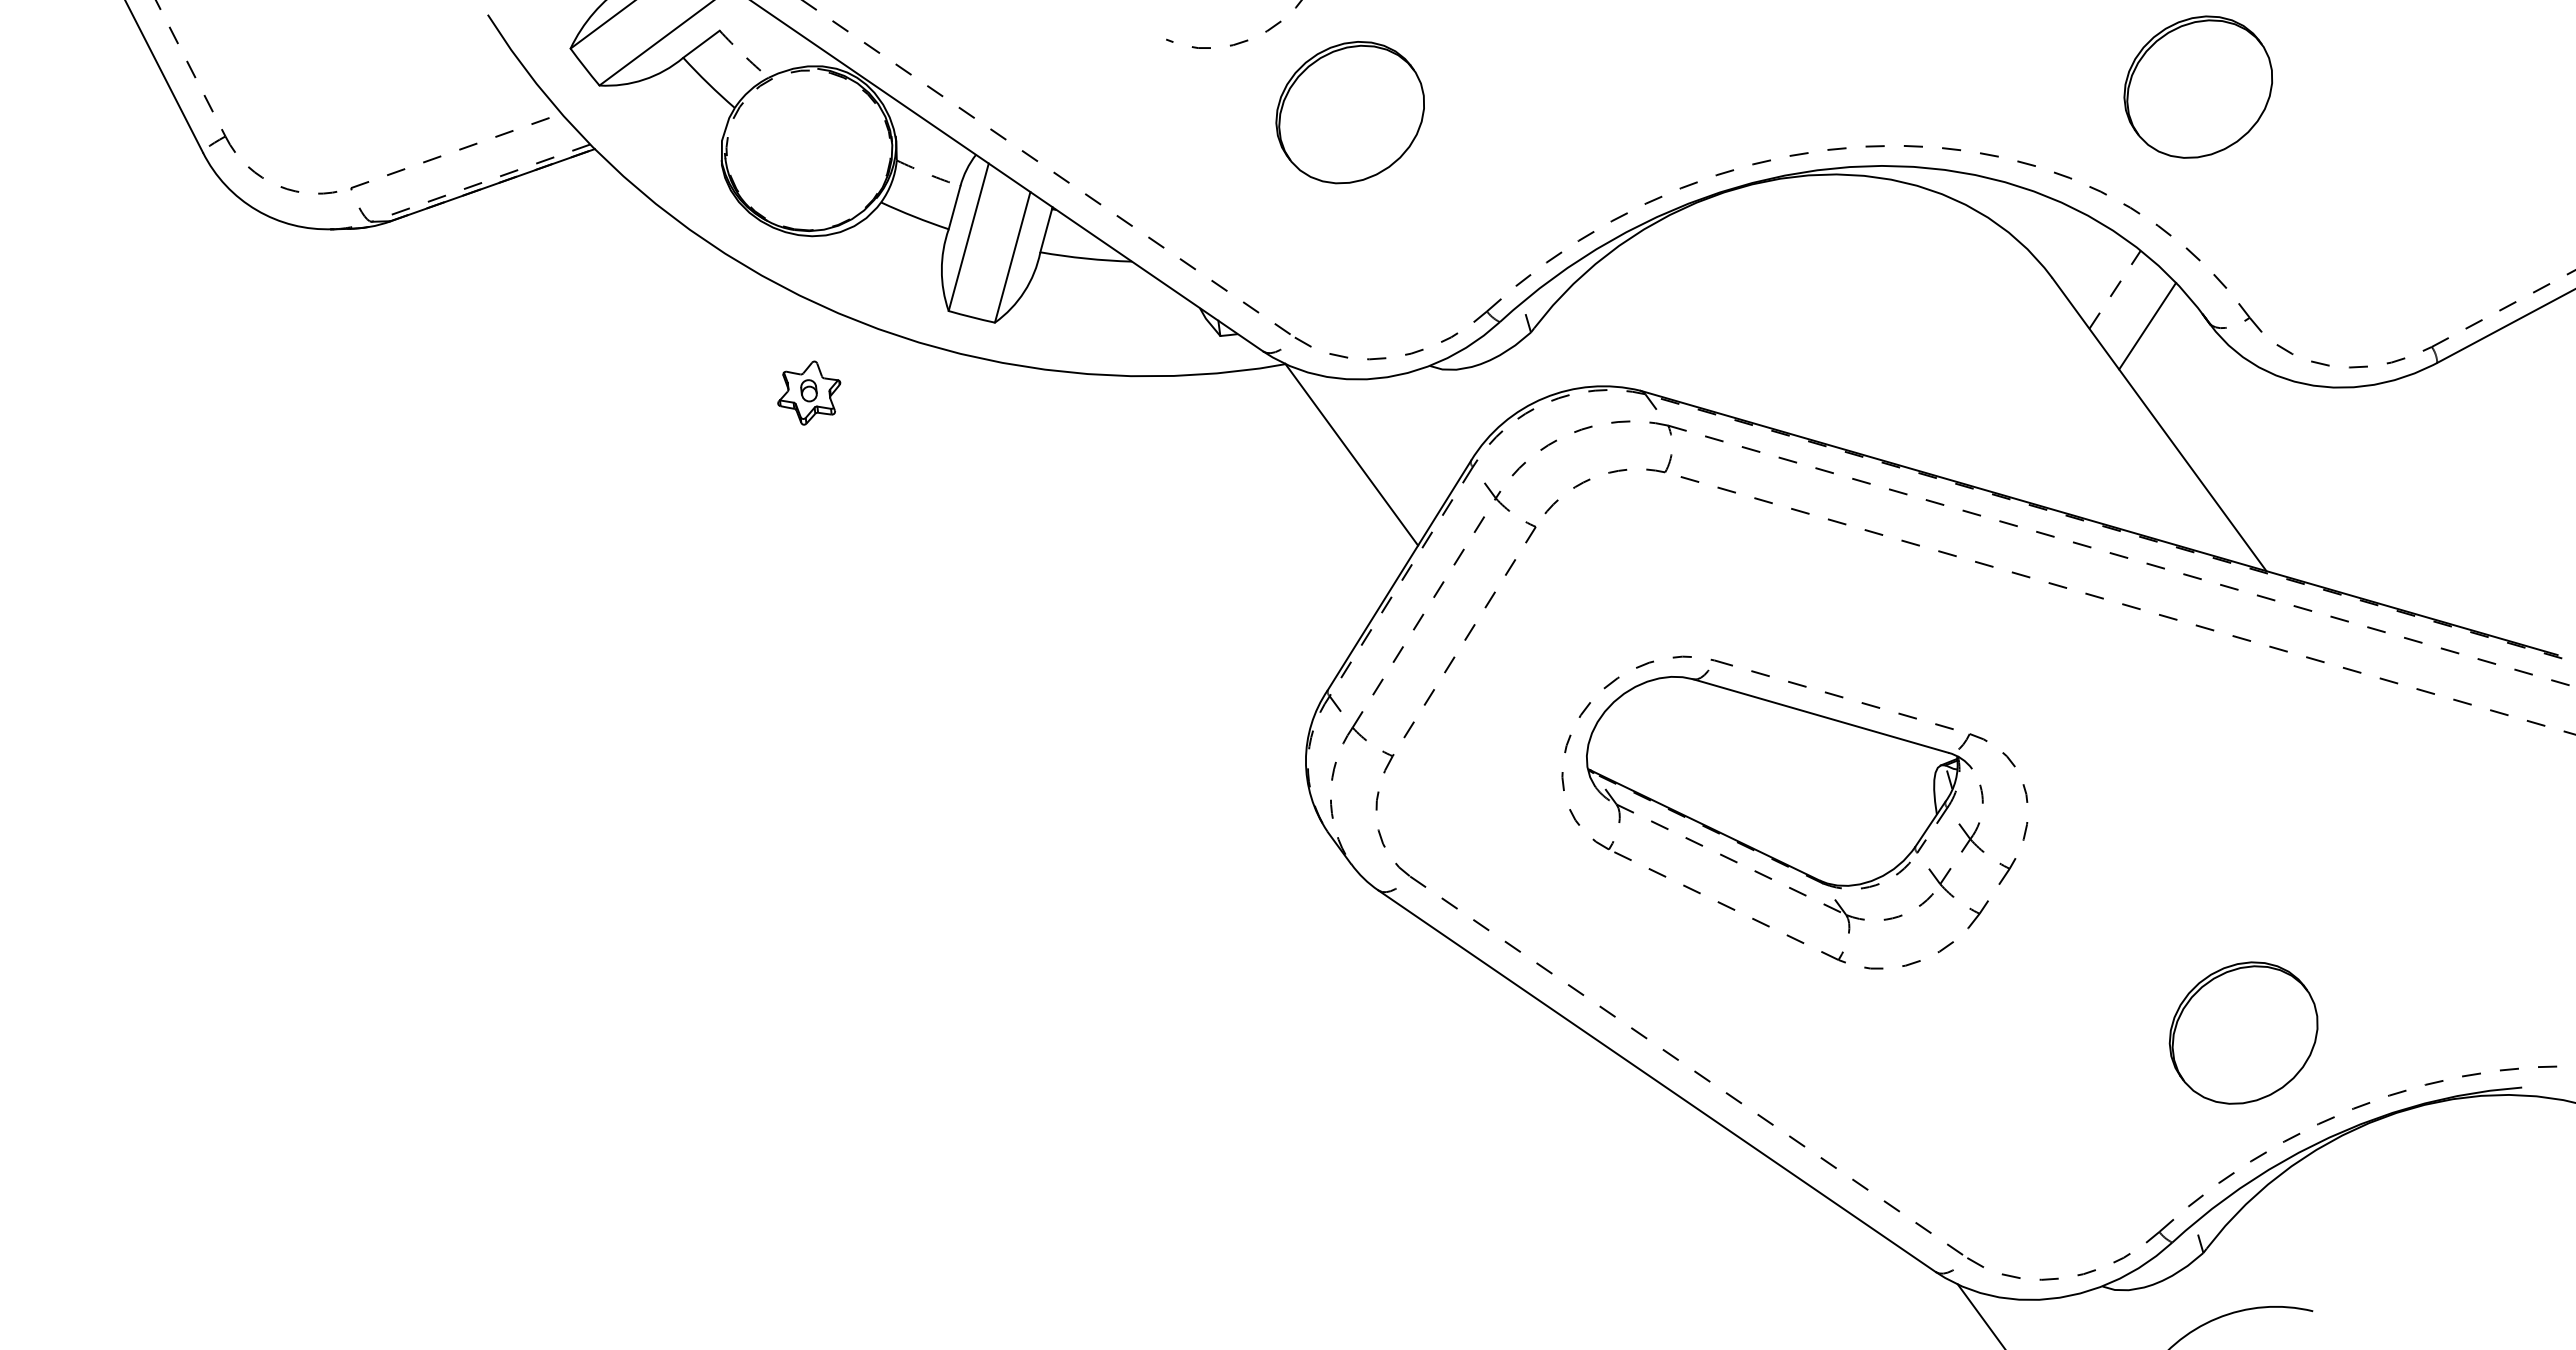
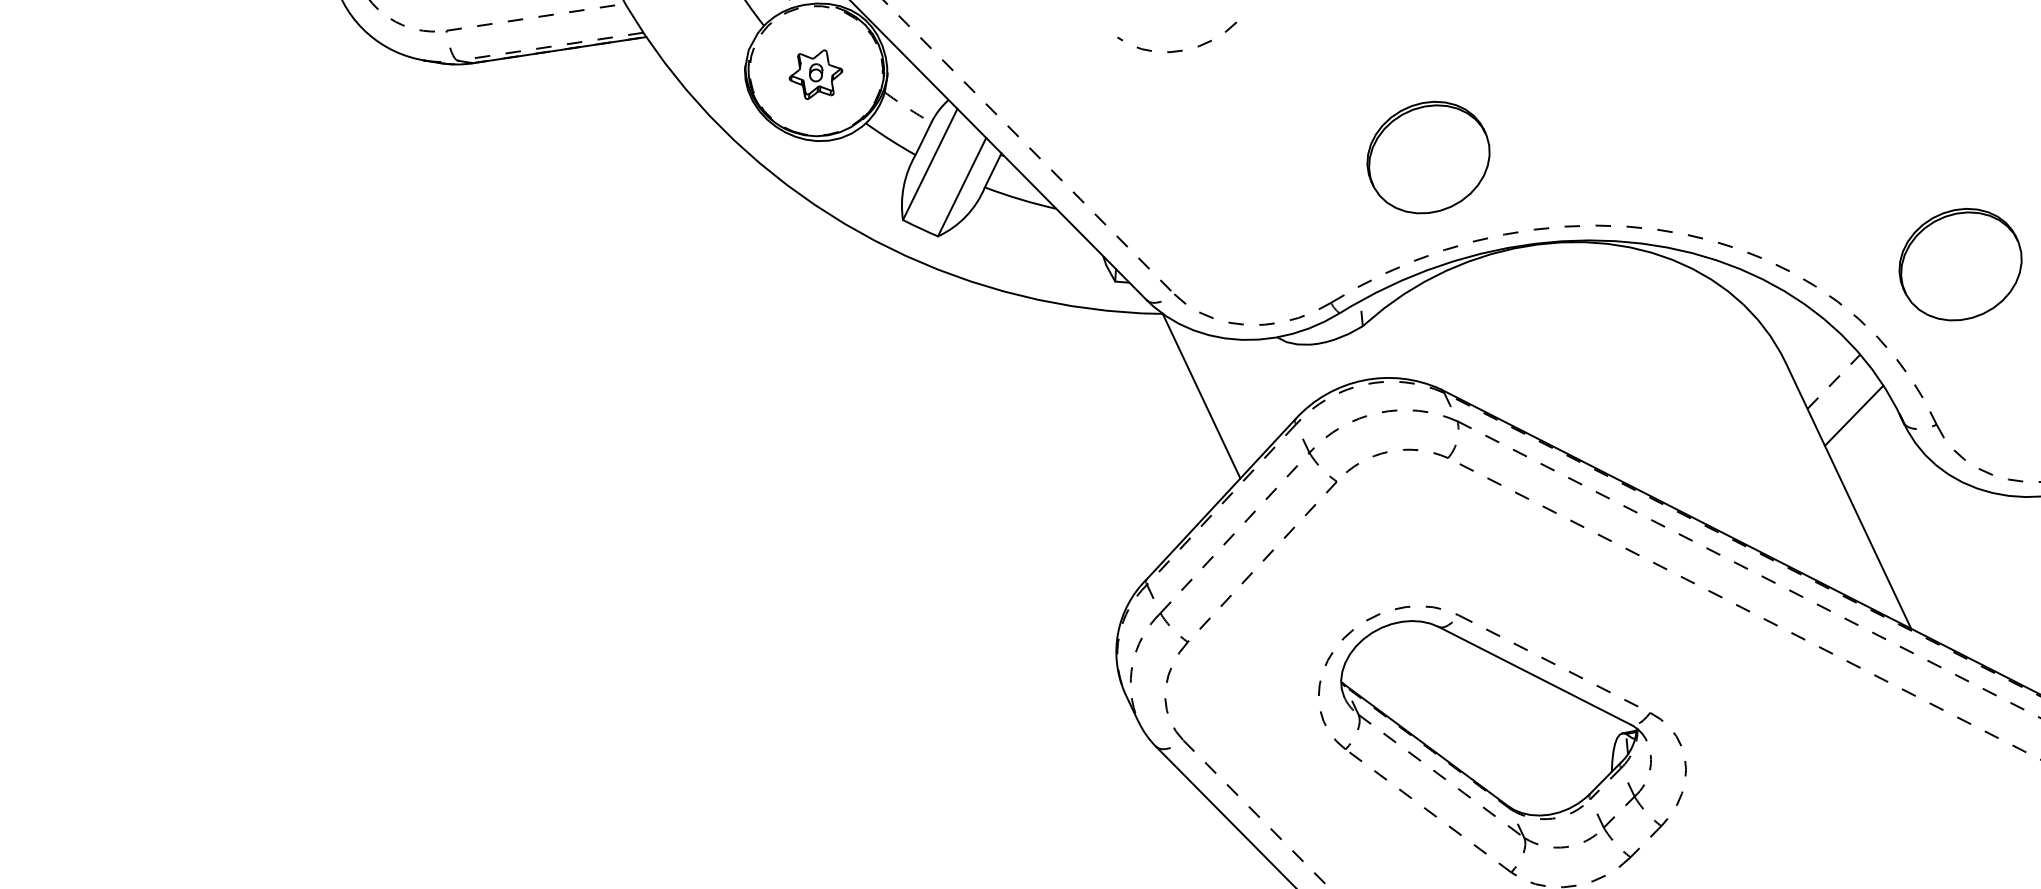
part: (2197, 86) -> (1959, 263), moved
part: (1349, 112) -> (1427, 157), moved
part: (809, 392) -> (816, 74), moved

